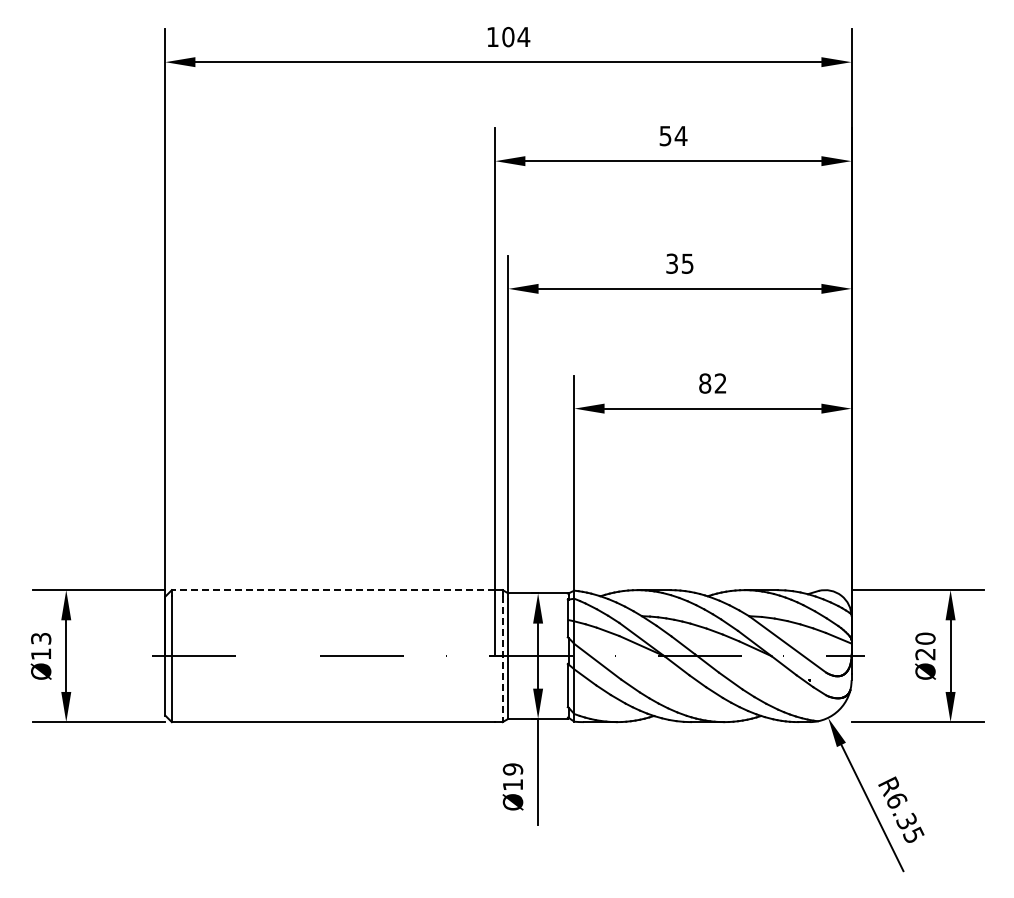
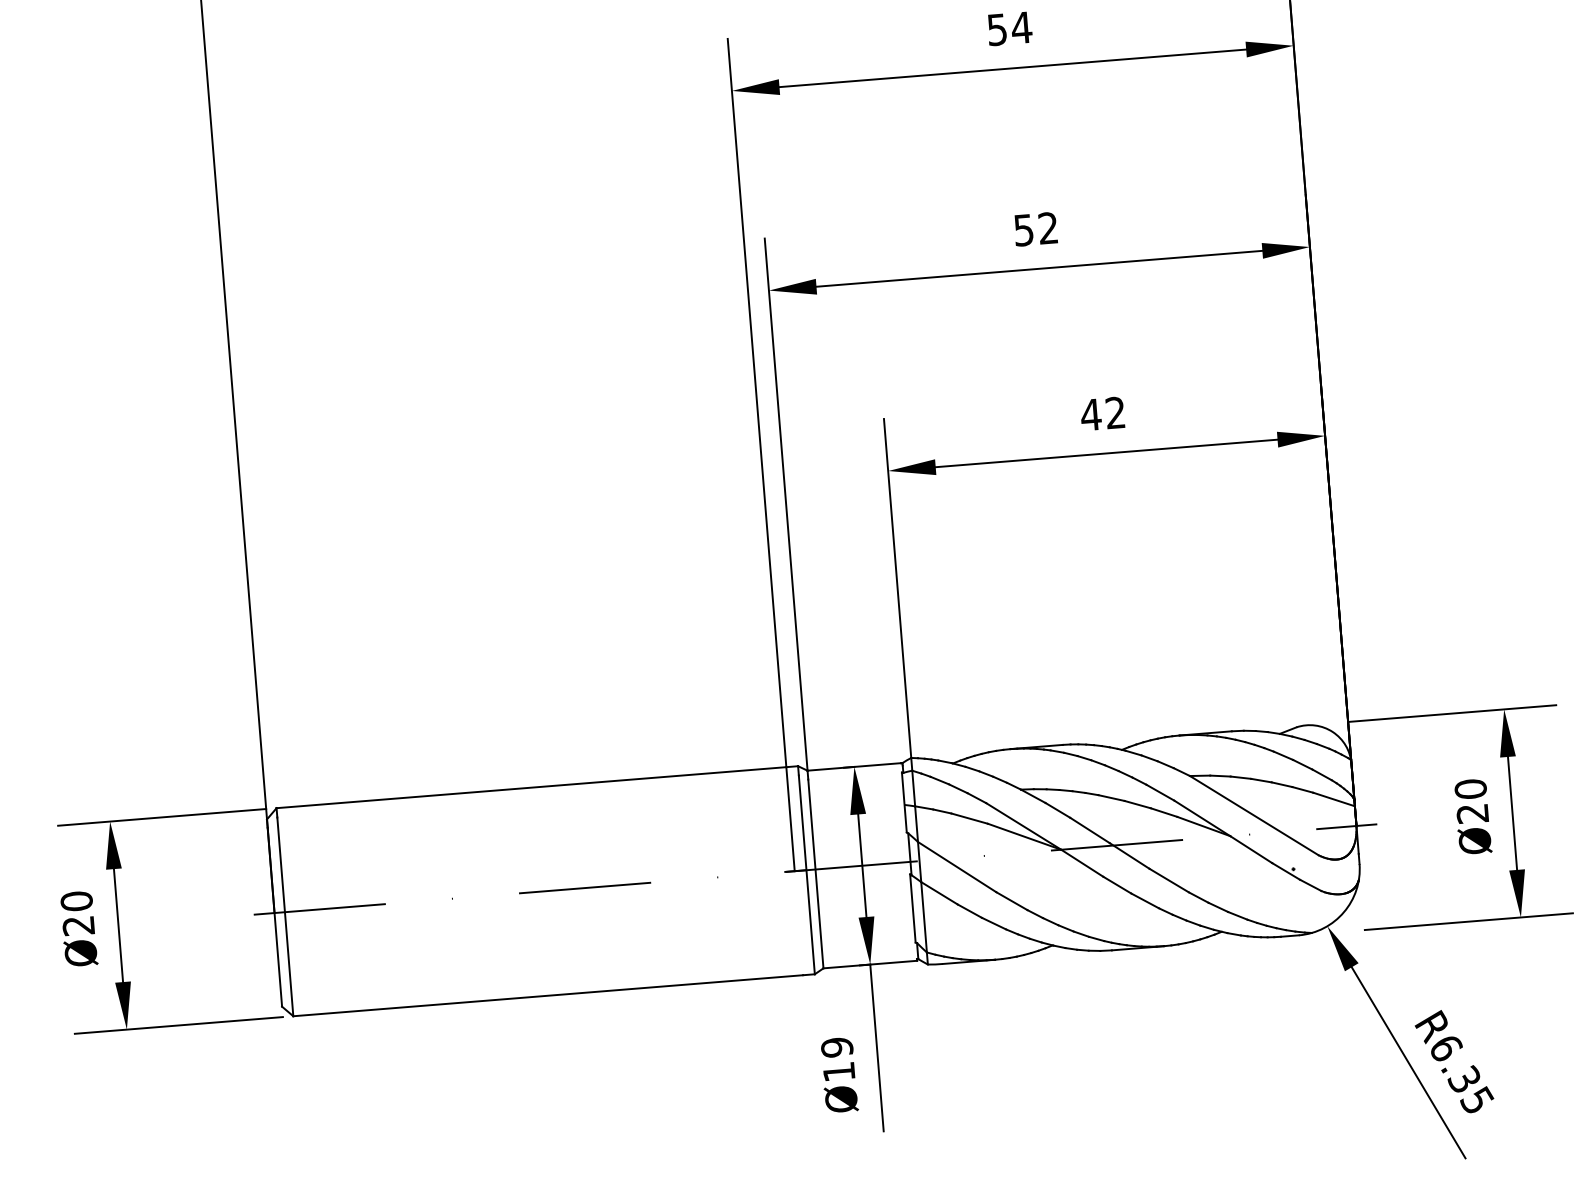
text: (679, 263) -> (1035, 228), 35 -> 52
text: (704, 383) -> (1090, 414), 82 -> 42
line: (333, 590) -> (531, 788), dashed -> solid
text: (41, 646) -> (78, 913), Ø13 -> Ø20
line: (502, 659) -> (806, 875), dashed -> solid

